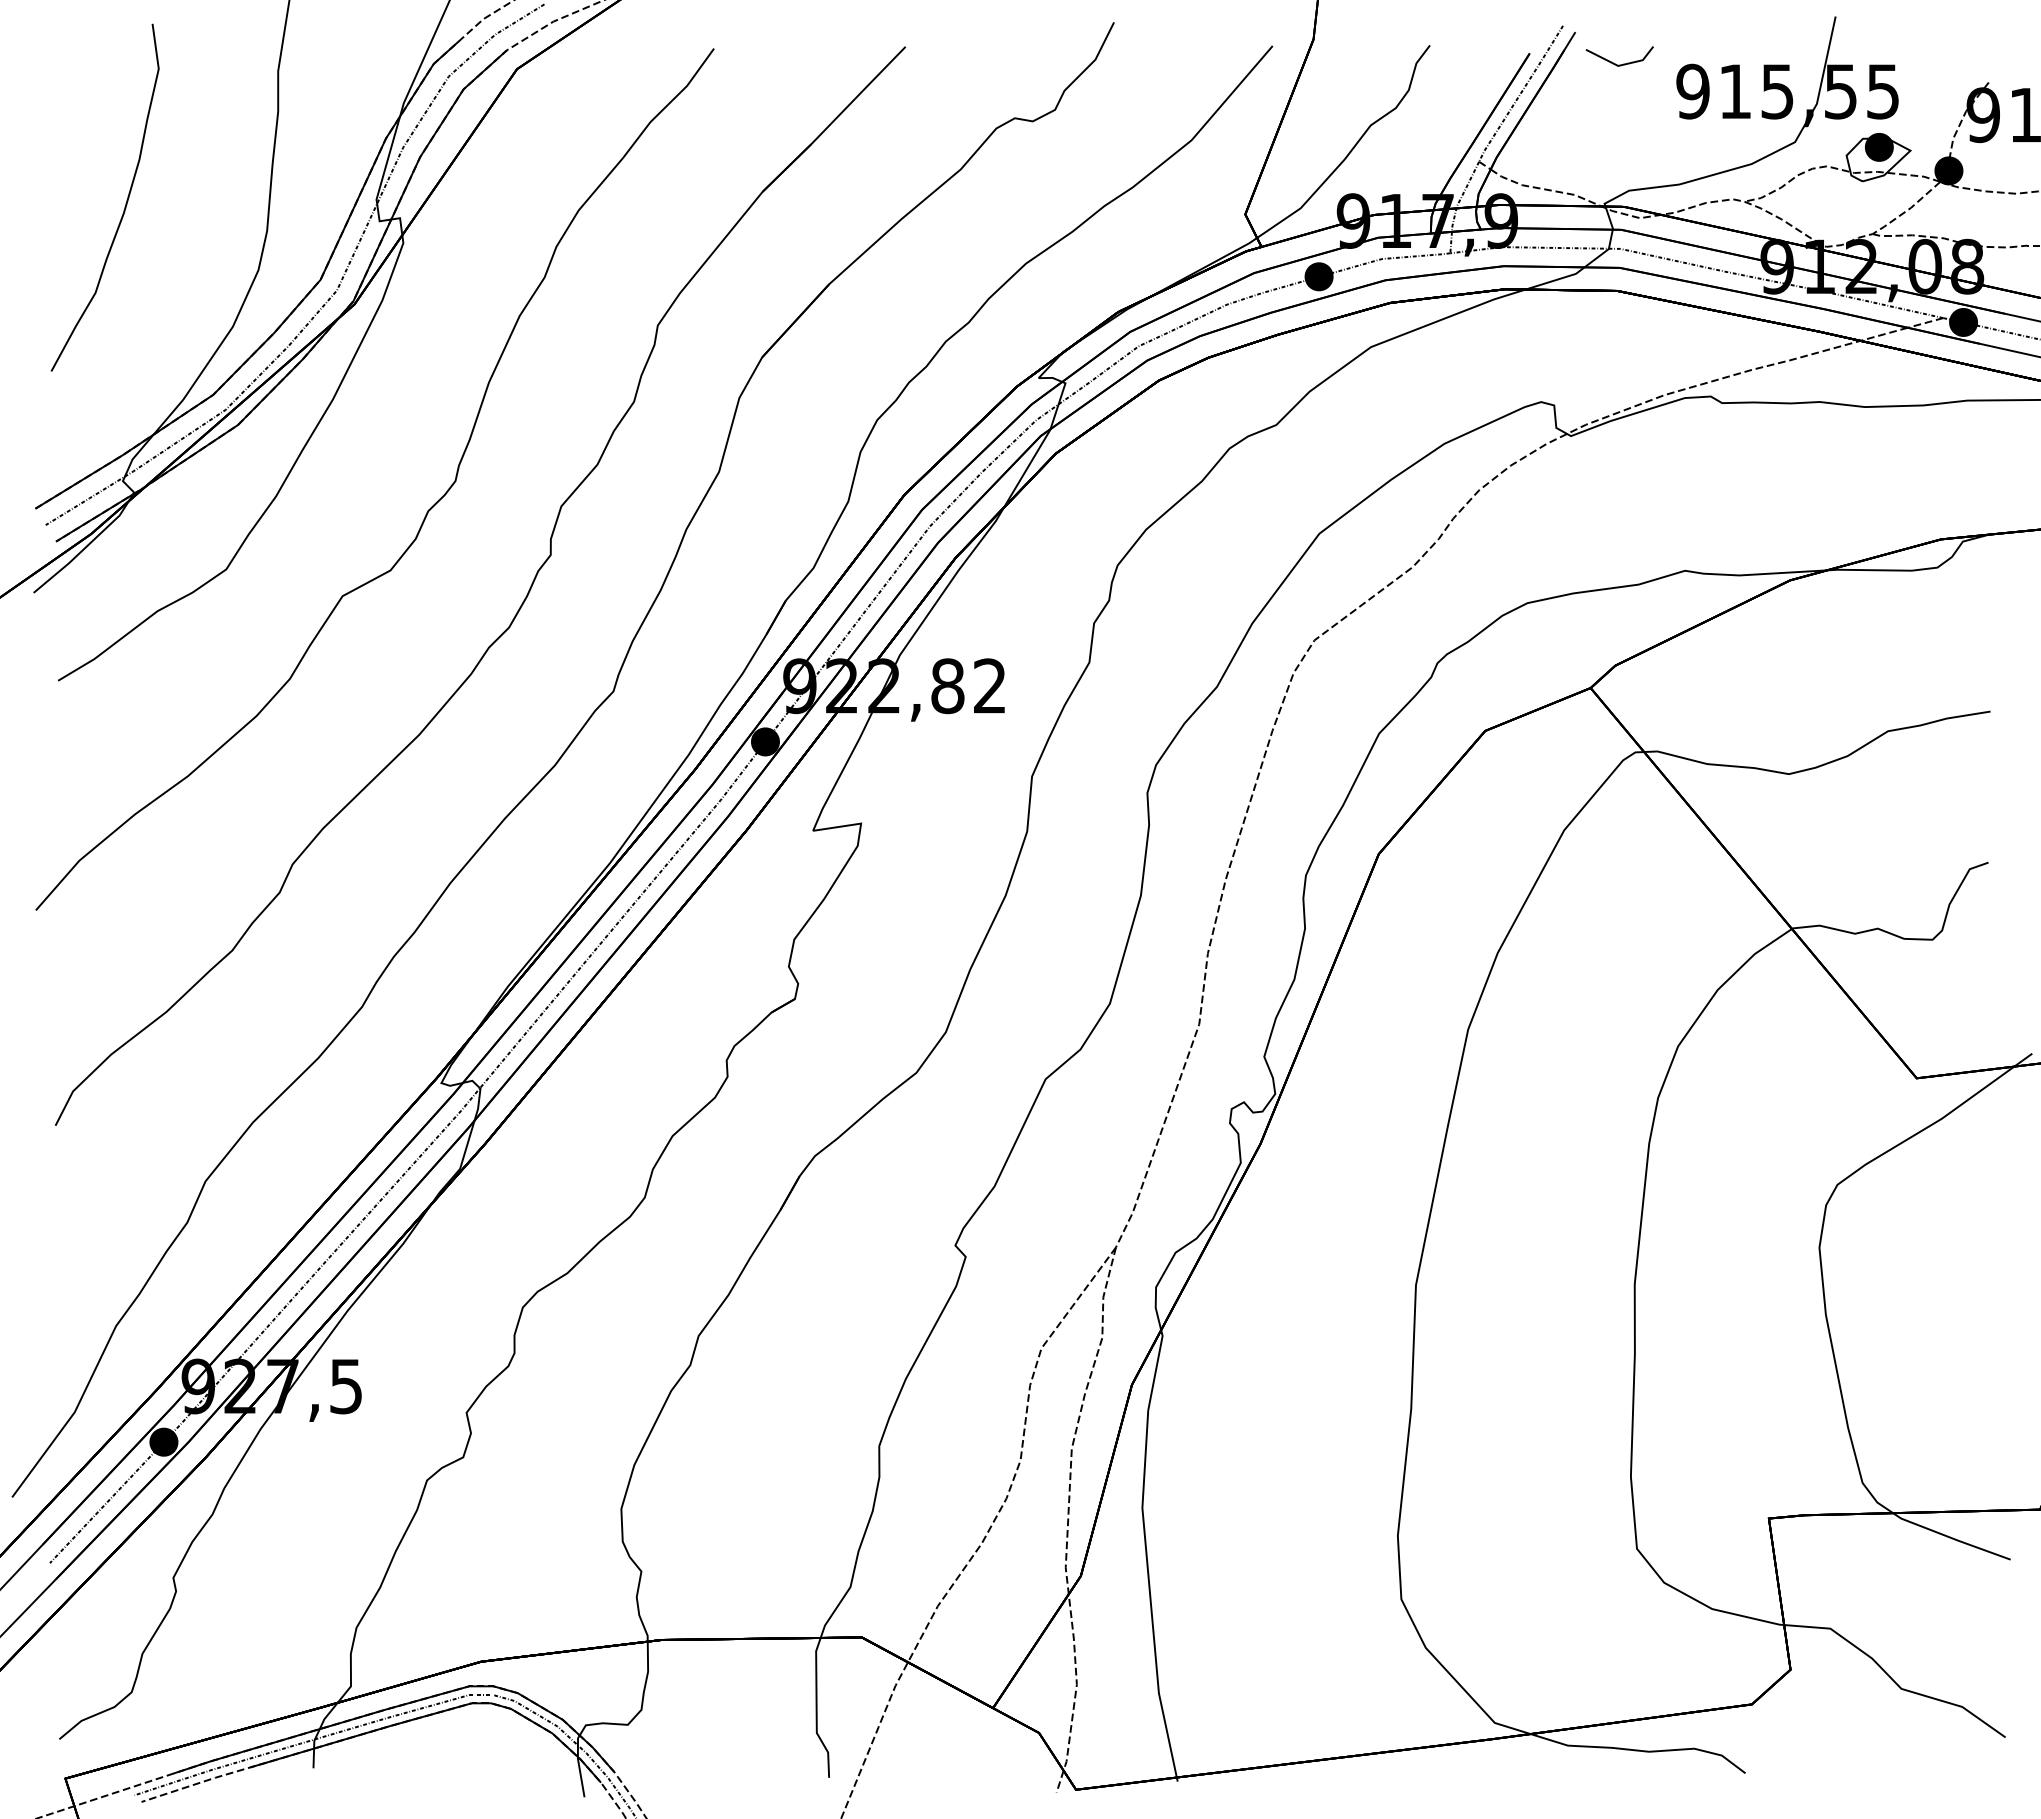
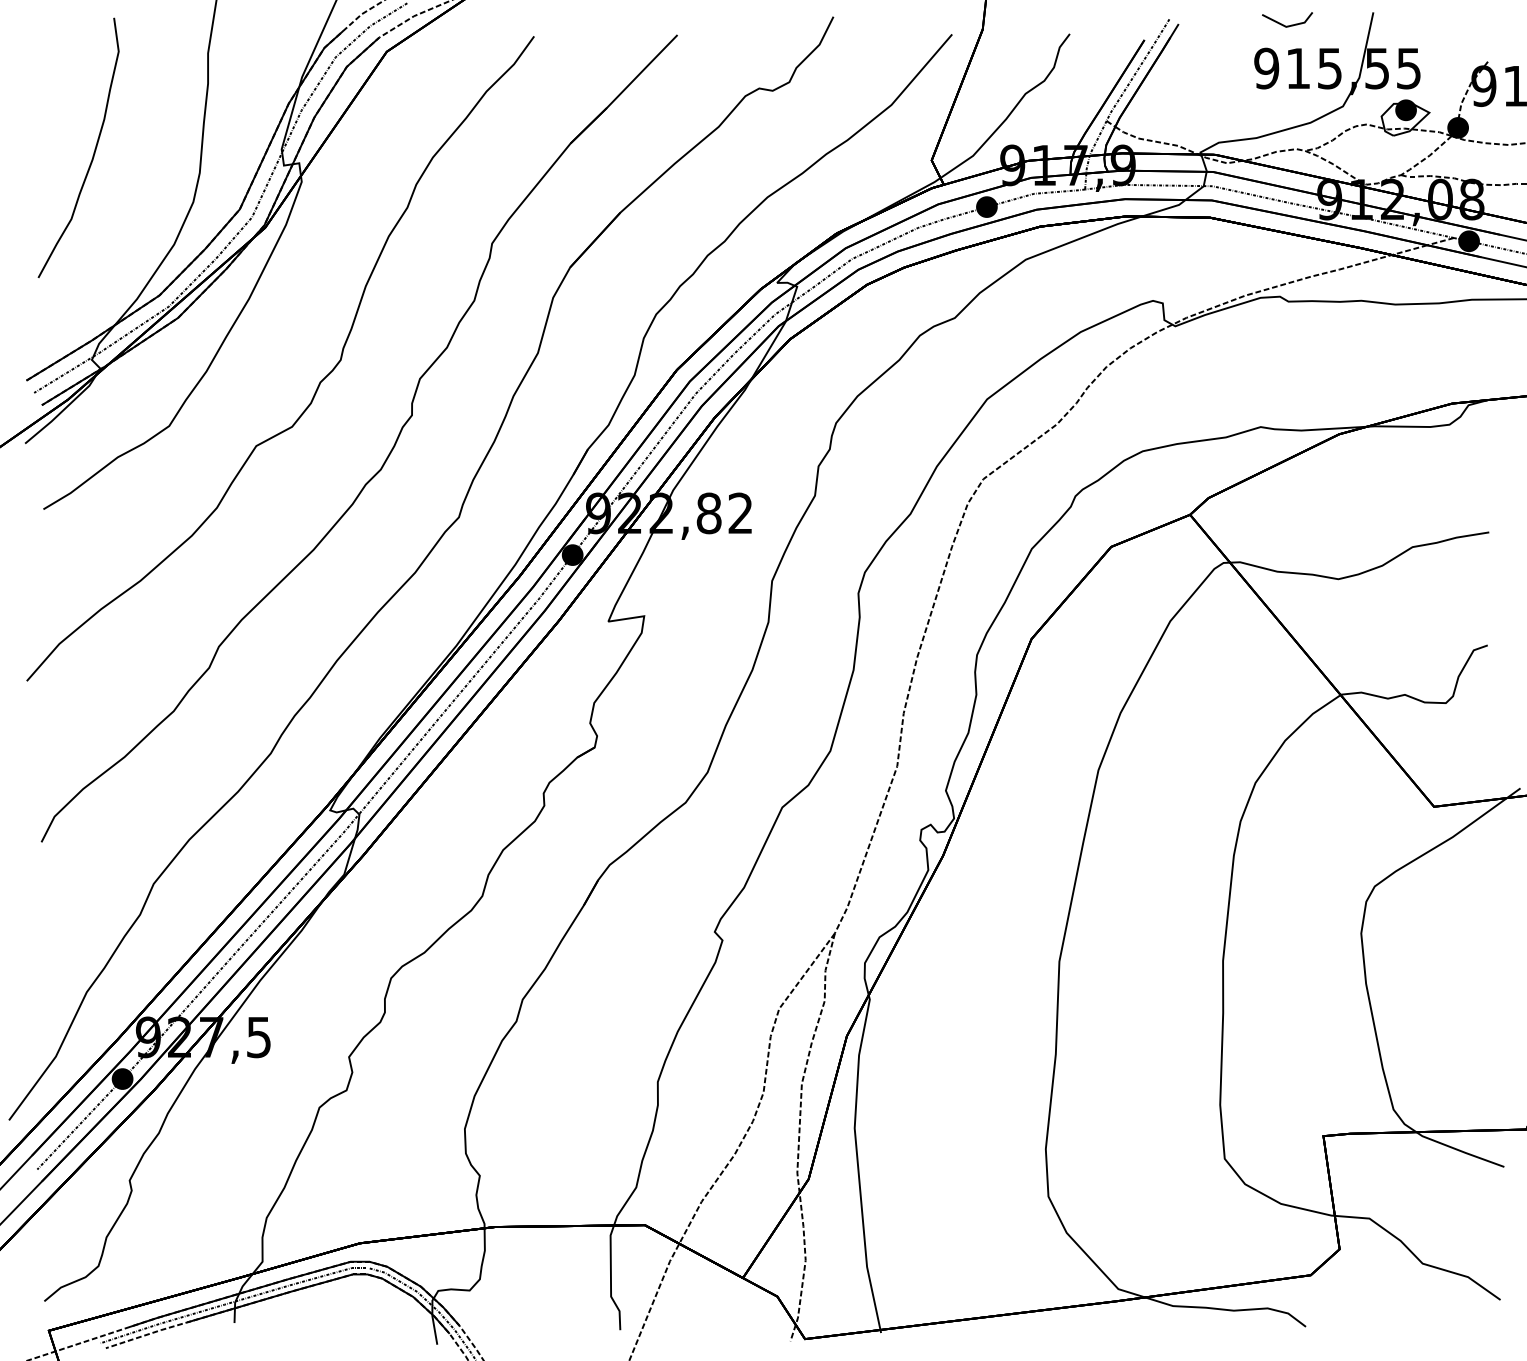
line: (1619, 64) -> (1287, 25), moved

